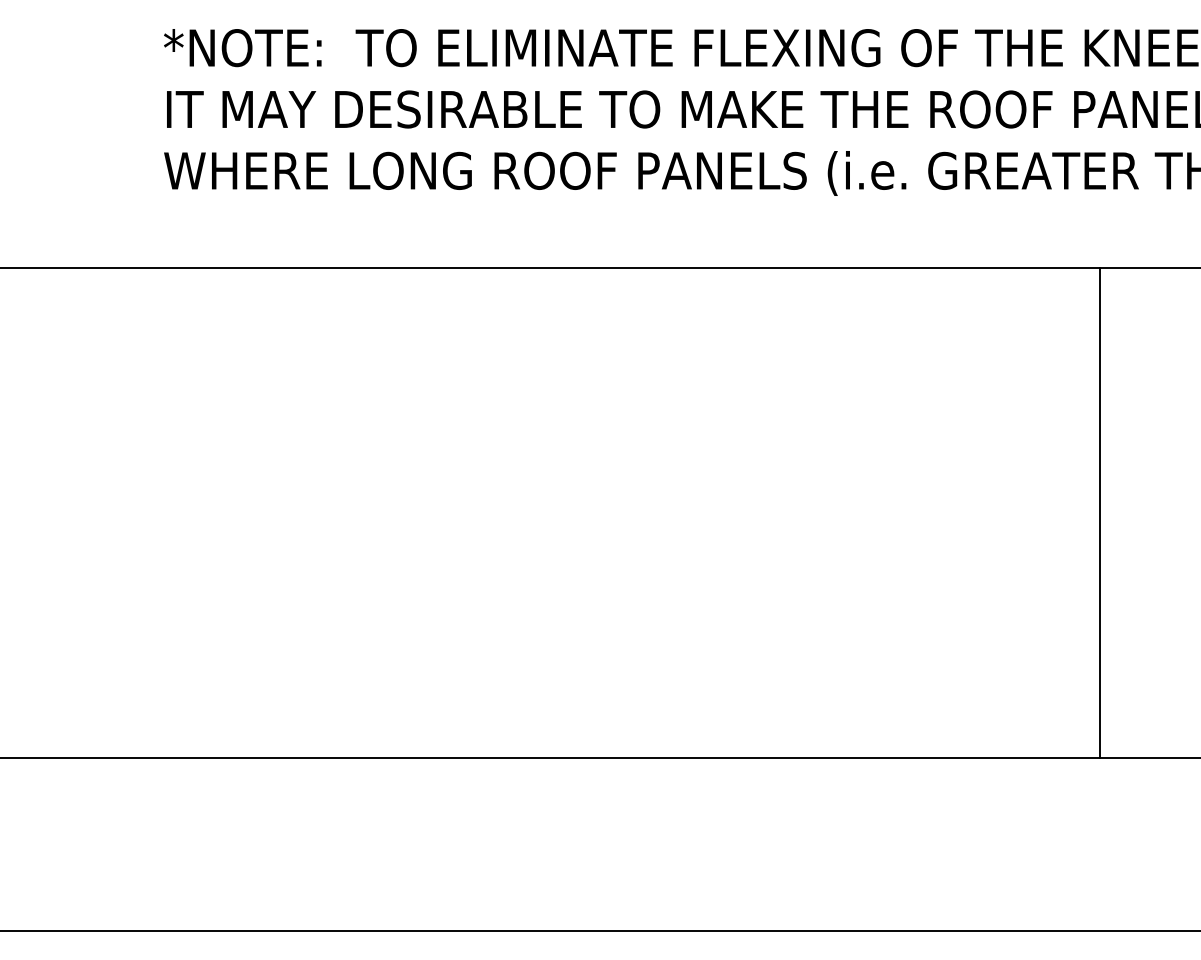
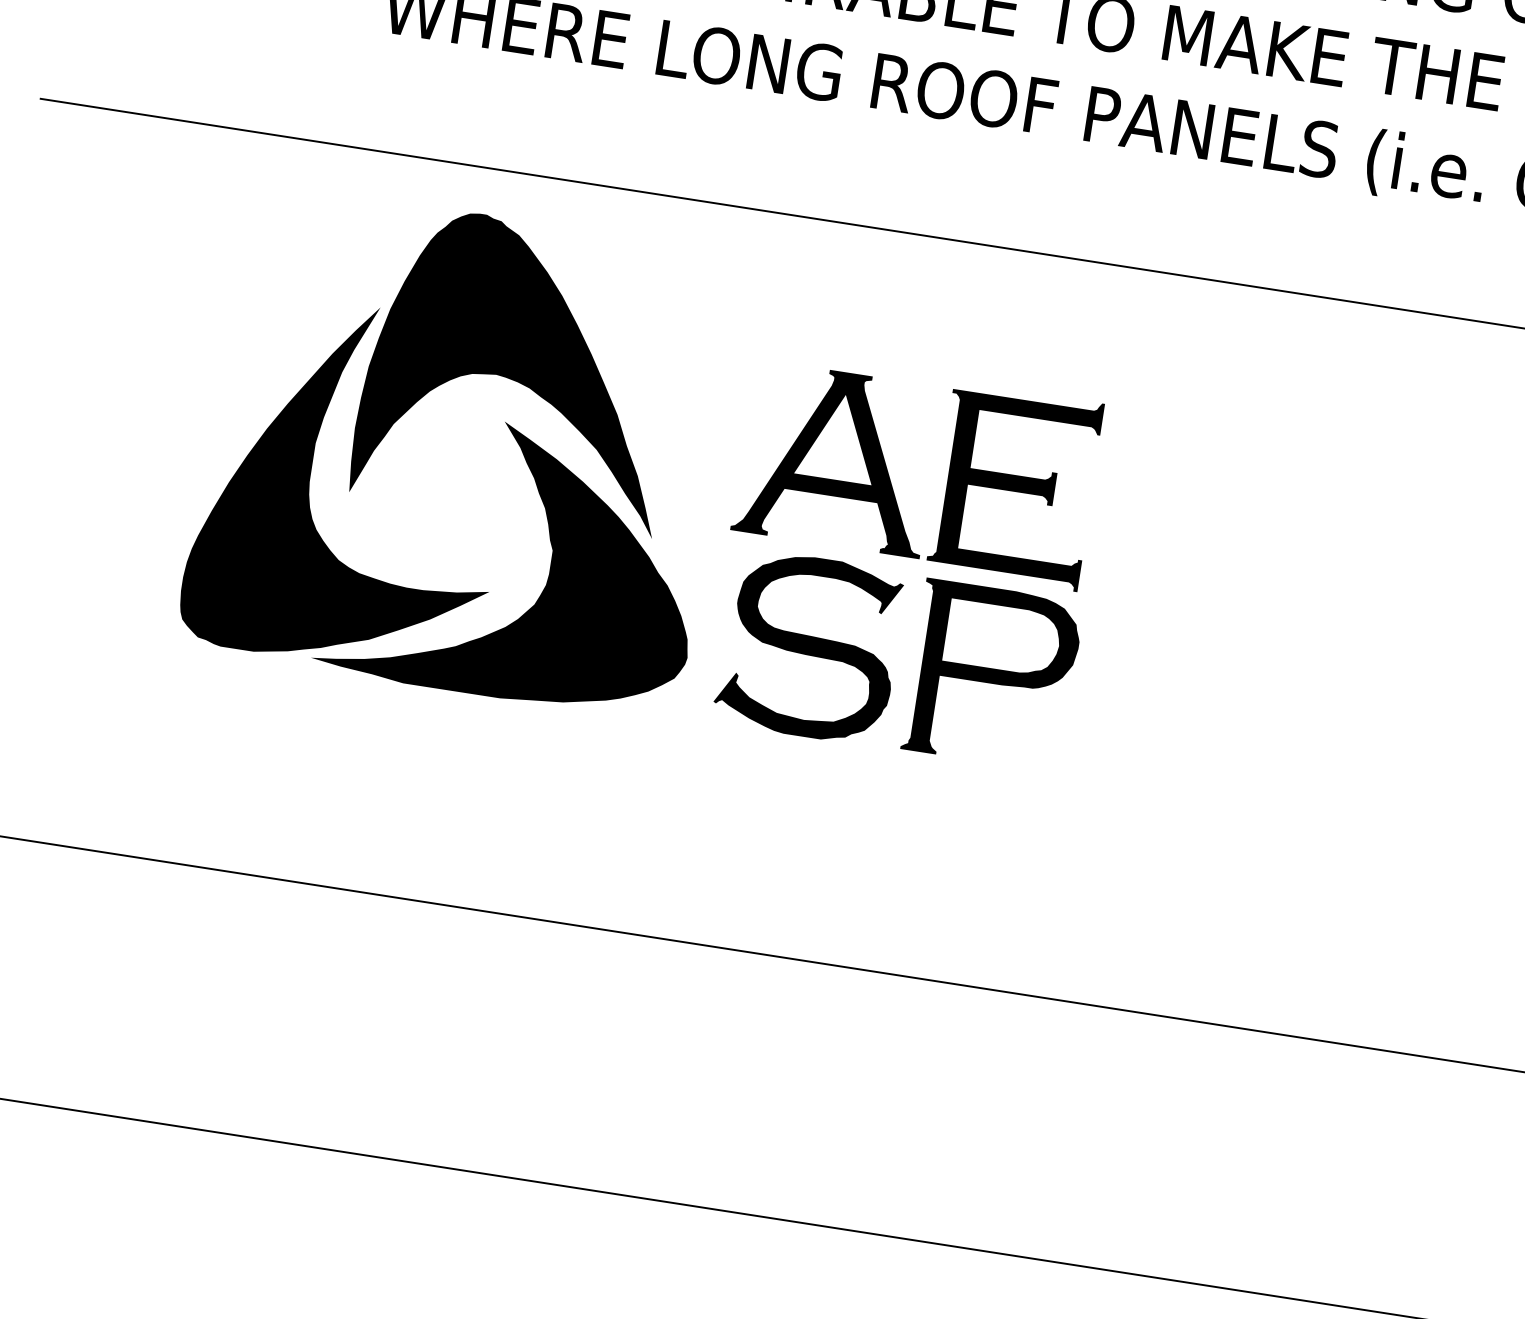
part: (381, 460) -> (640, 483), added

